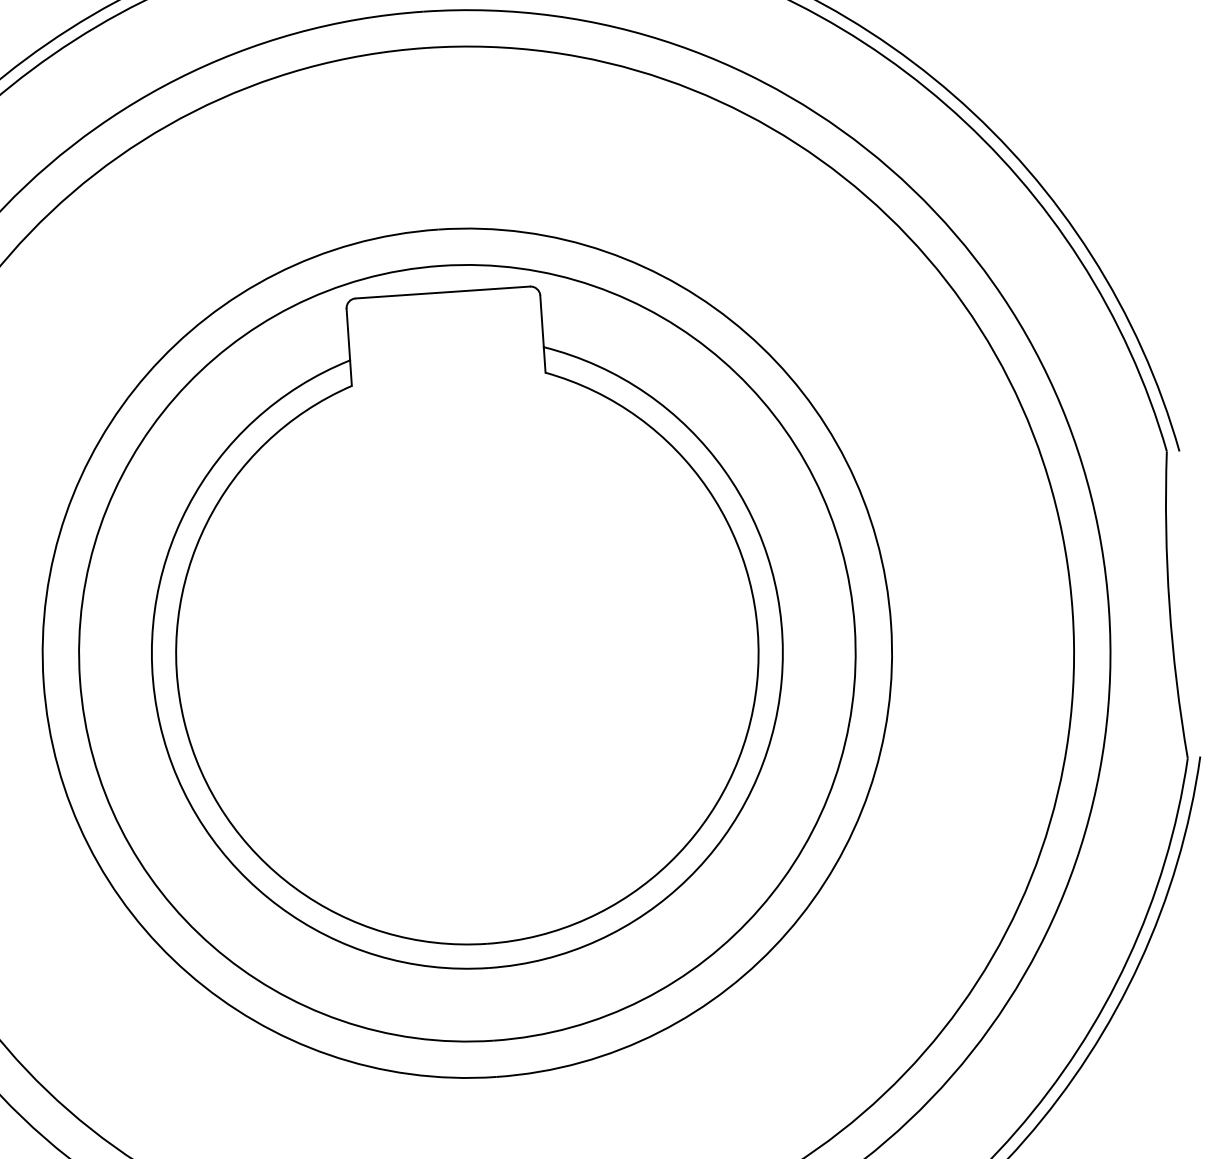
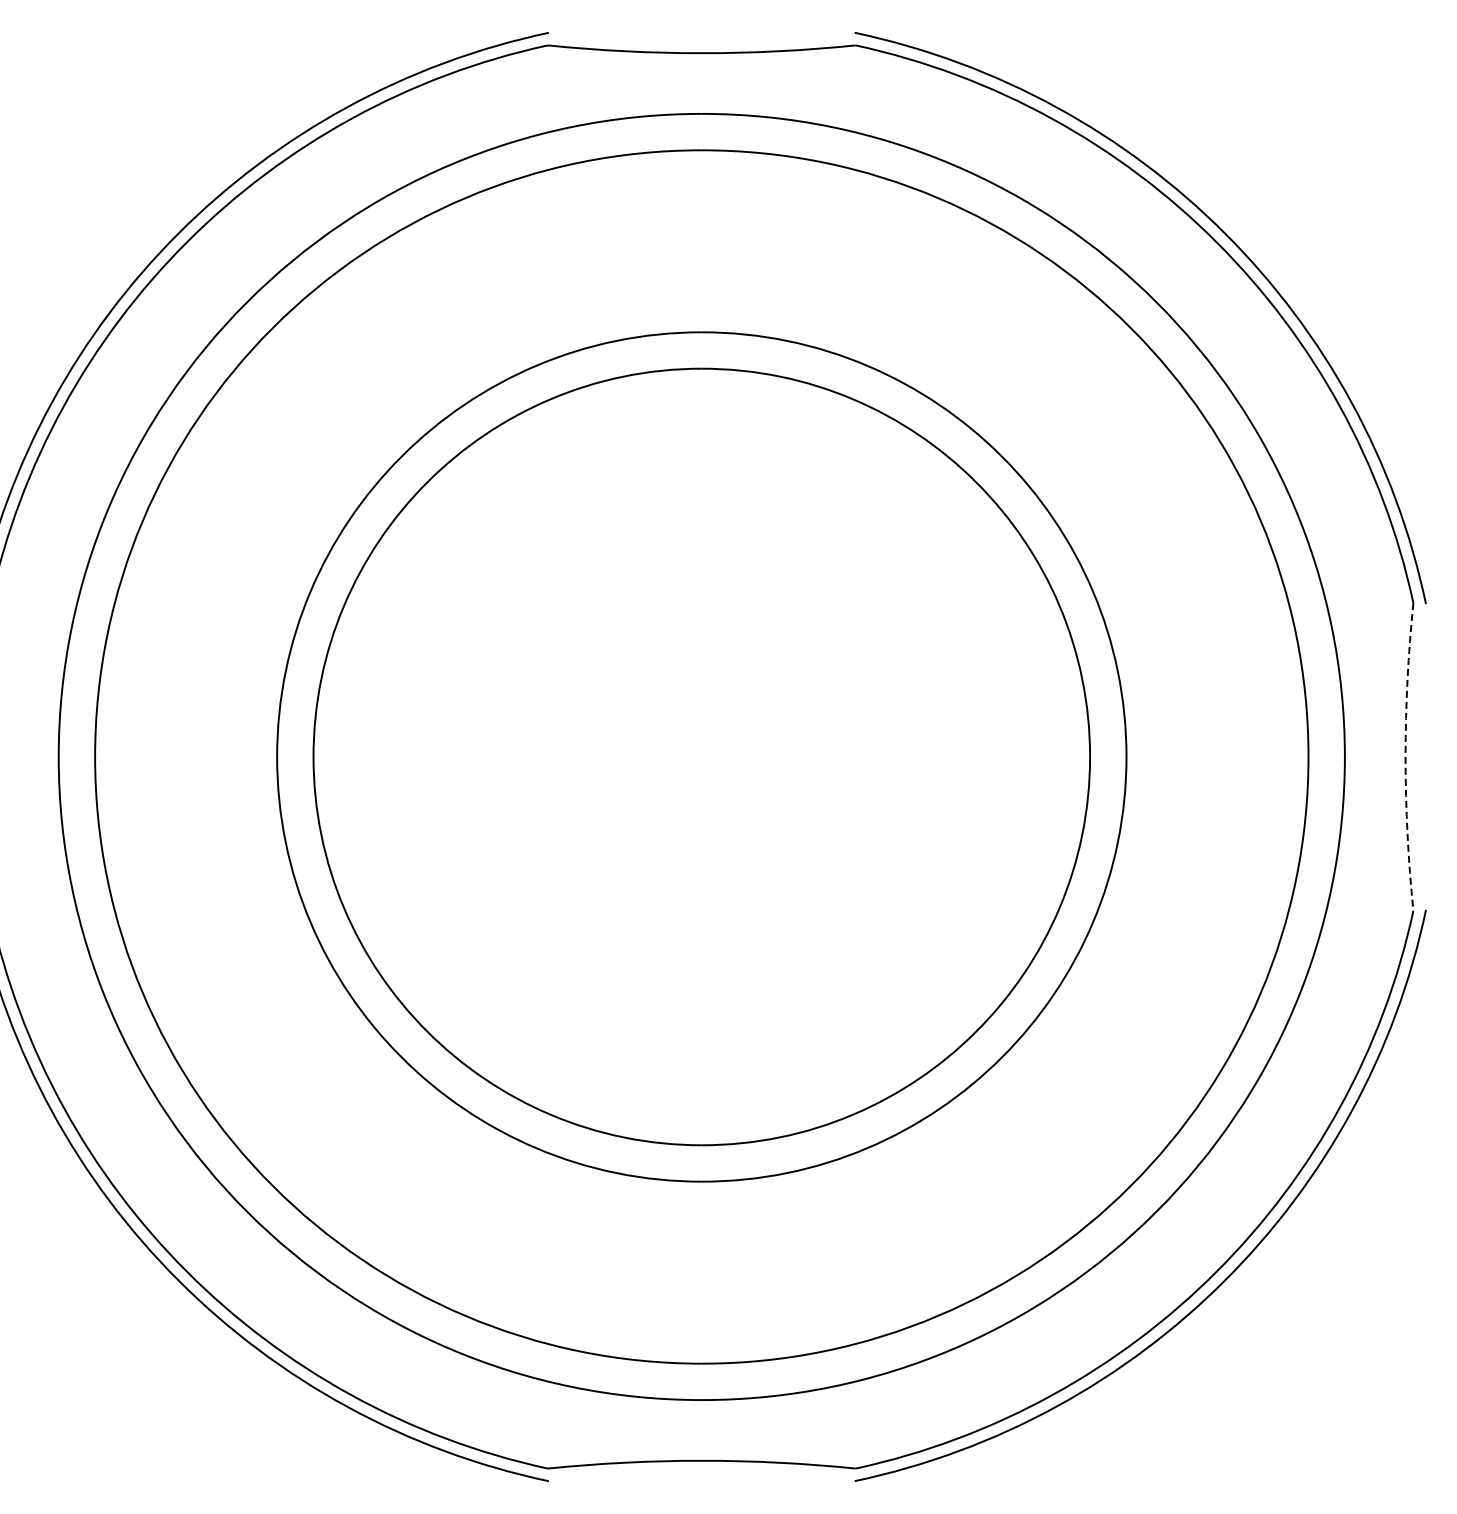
arc: (1169, 605) -> (1405, 757), solid -> dashed
part: (465, 629) -> (701, 733), removed

